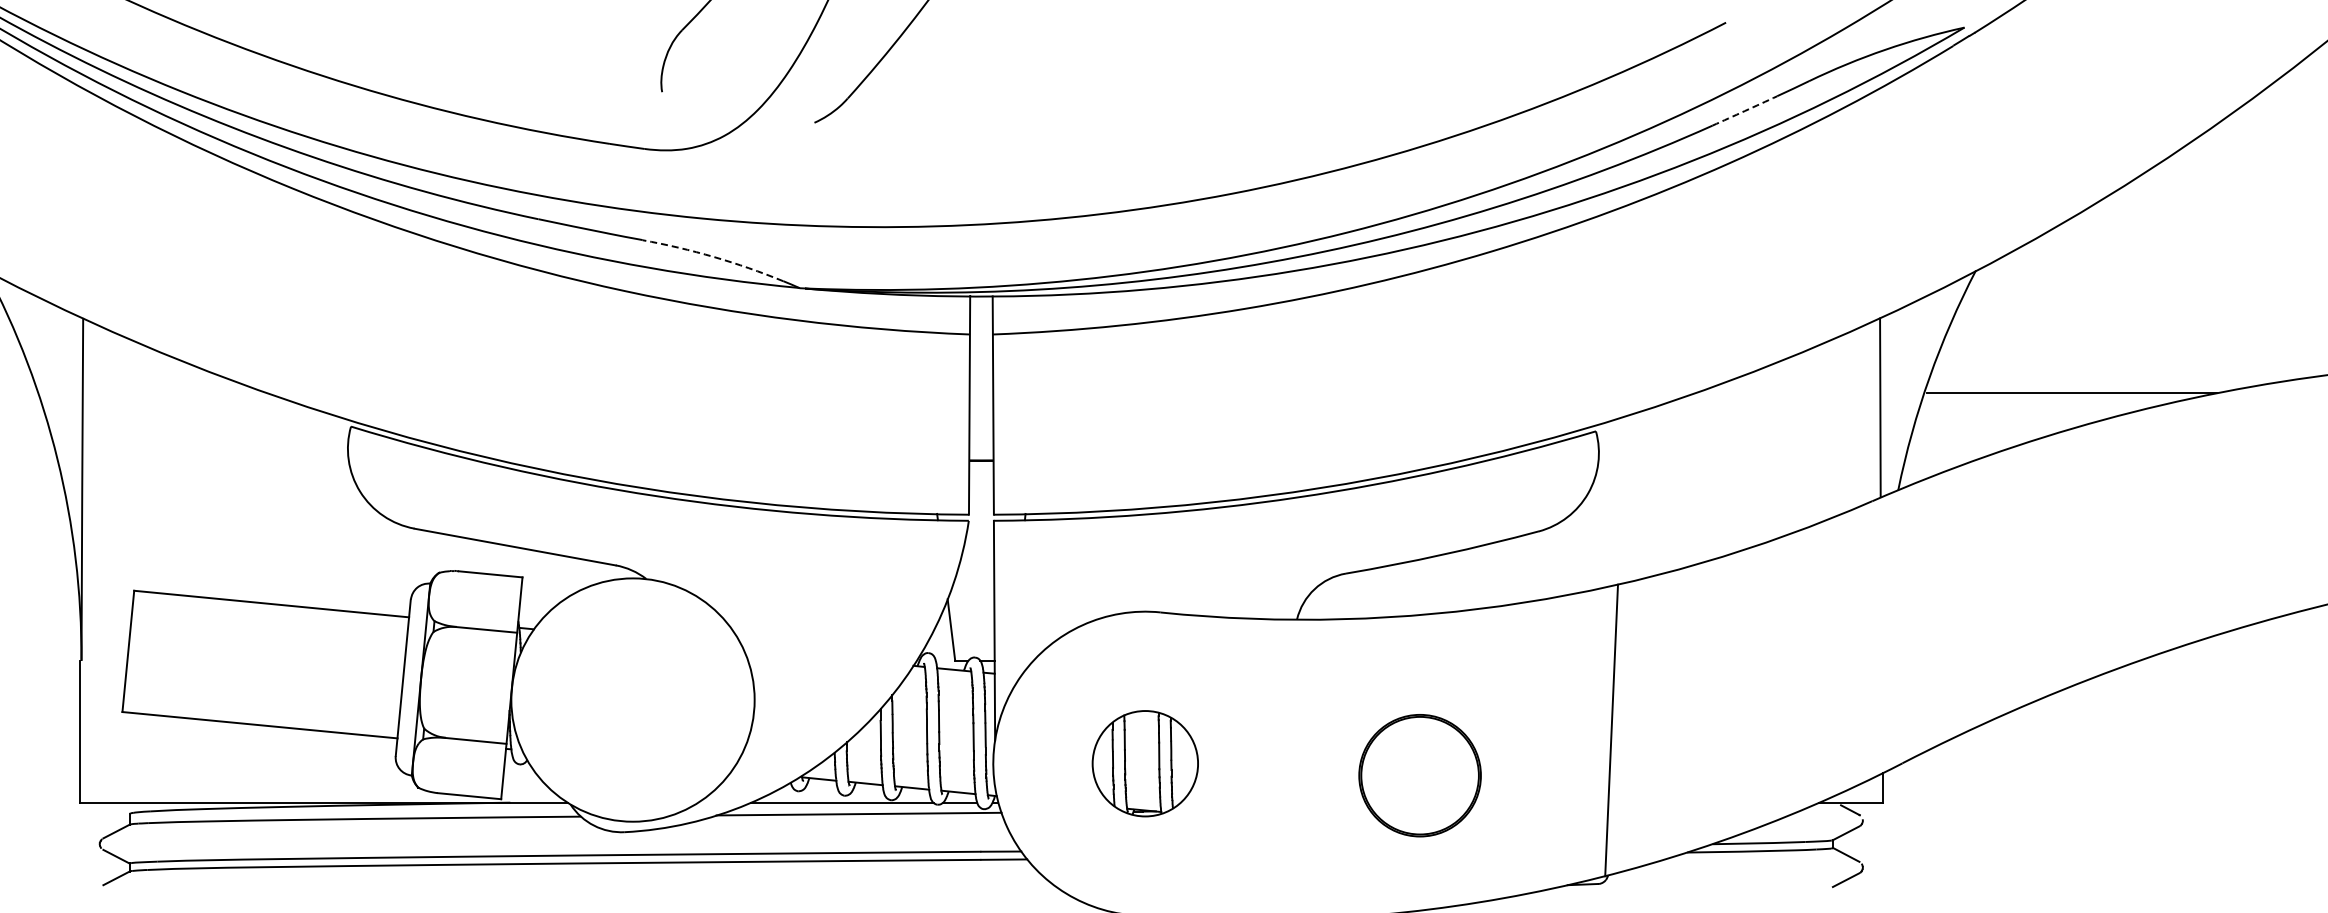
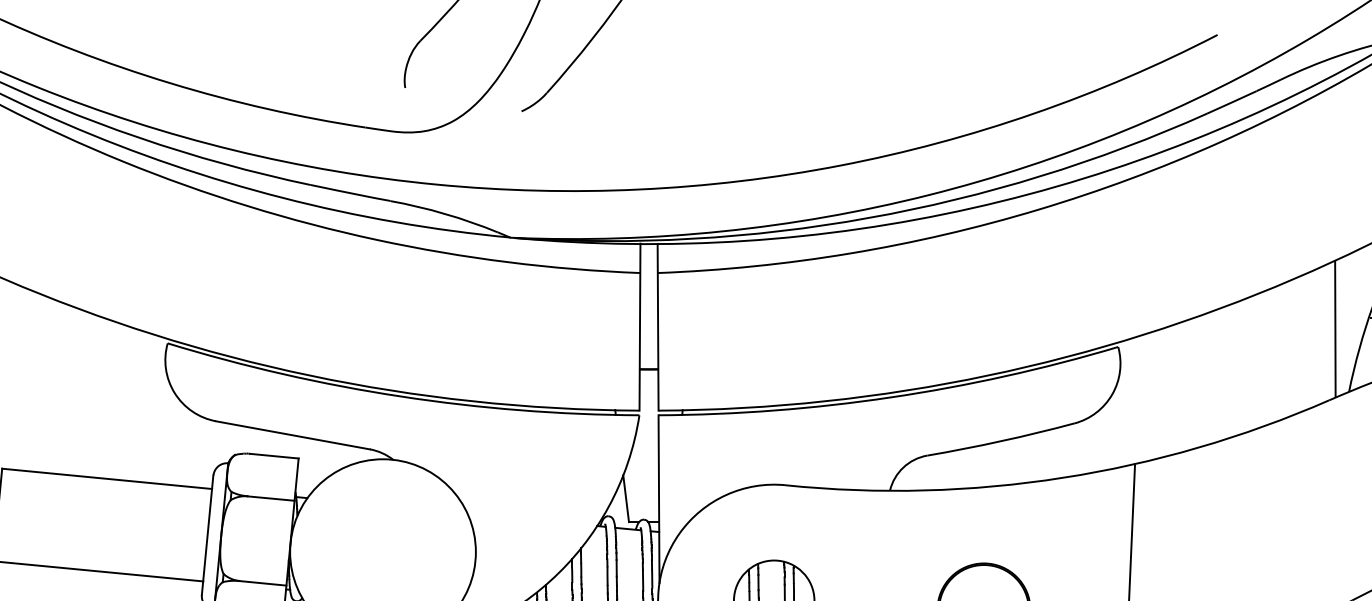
arc: (1744, 111) -> (1231, 102), dashed -> solid
arc: (714, 257) -> (445, 214), dashed -> solid

